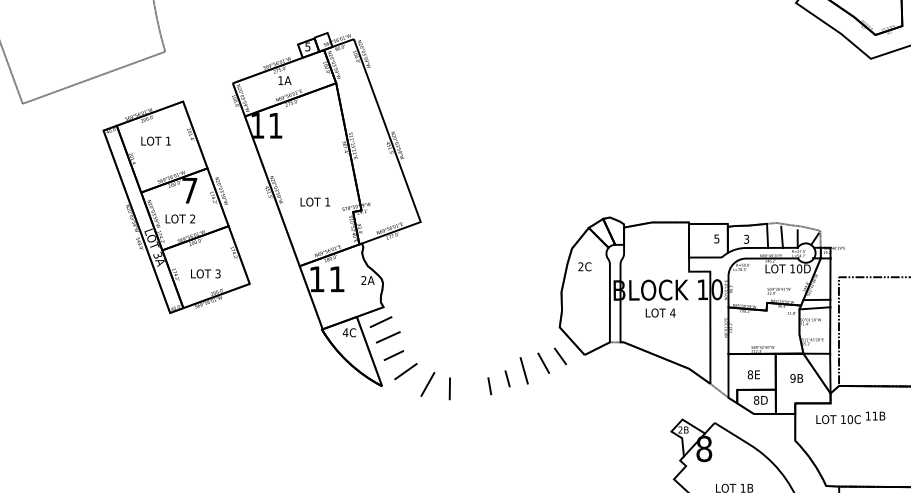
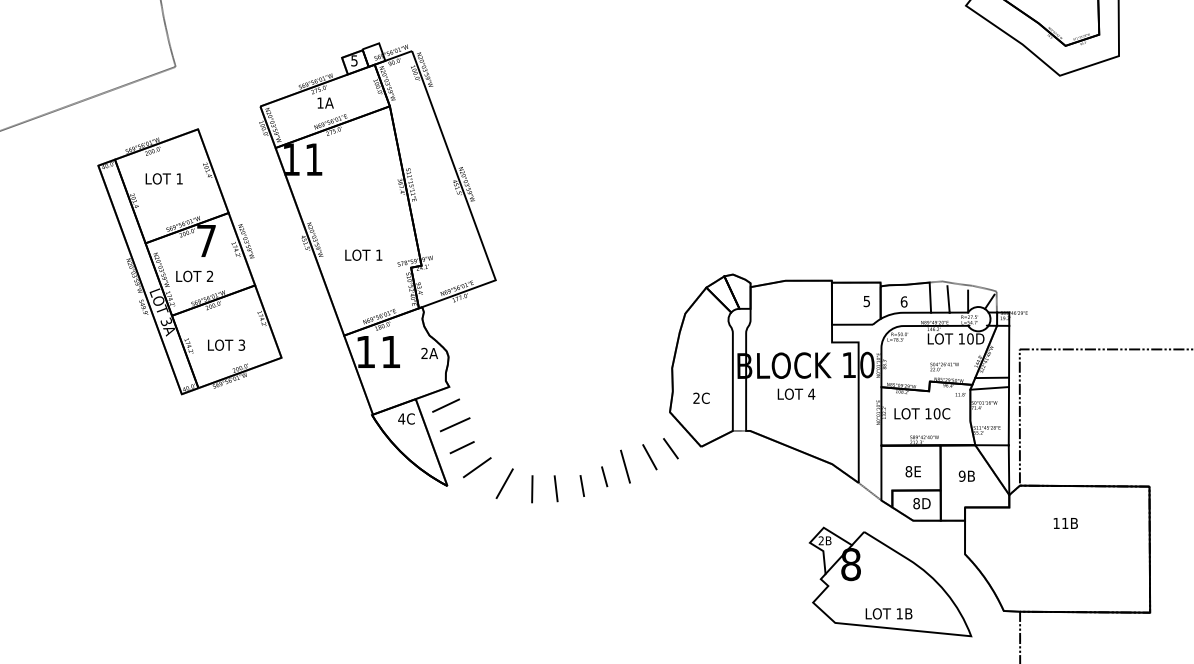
text: (746, 238) -> (903, 301), 3 -> 6
text: (584, 266) -> (701, 397), moved
line: (468, 388) -> (555, 488), added
text: (838, 419) -> (922, 413), moved

